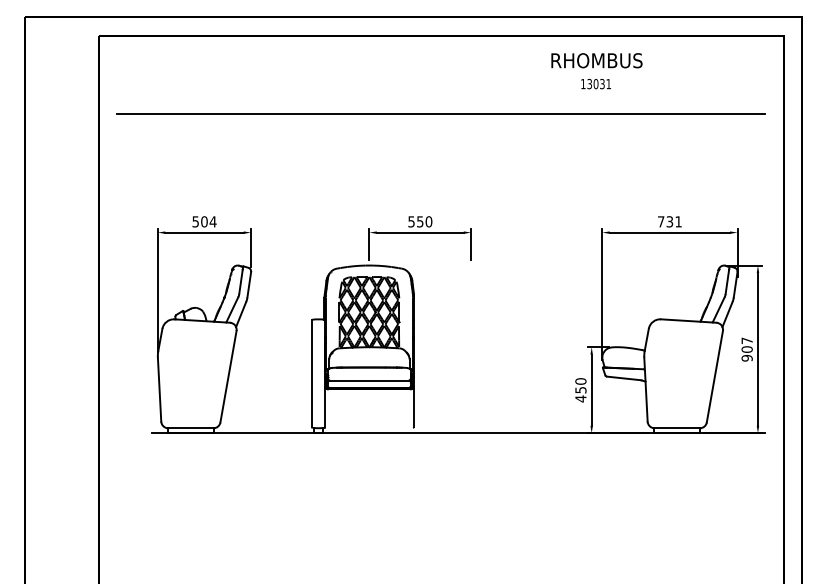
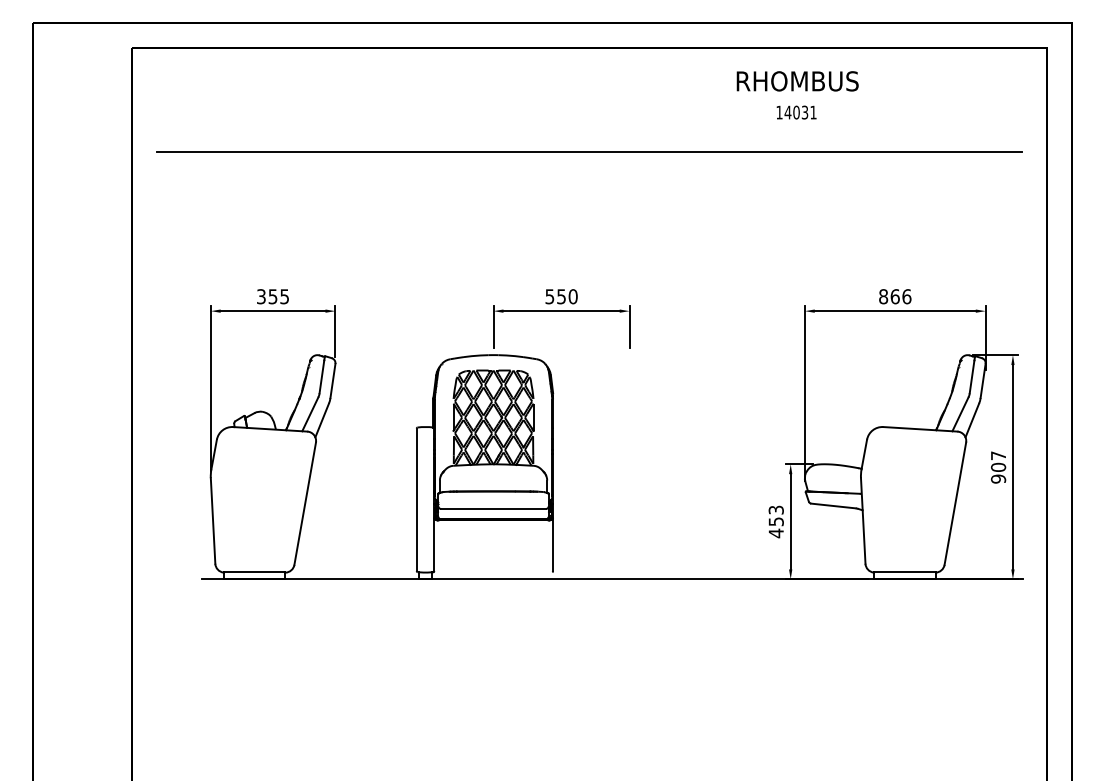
text: (589, 84) -> (787, 112), 13031 -> 14031
text: (204, 221) -> (273, 296), 504 -> 355
text: (670, 221) -> (895, 296), 731 -> 866
text: (580, 381) -> (775, 509), 450 -> 453

